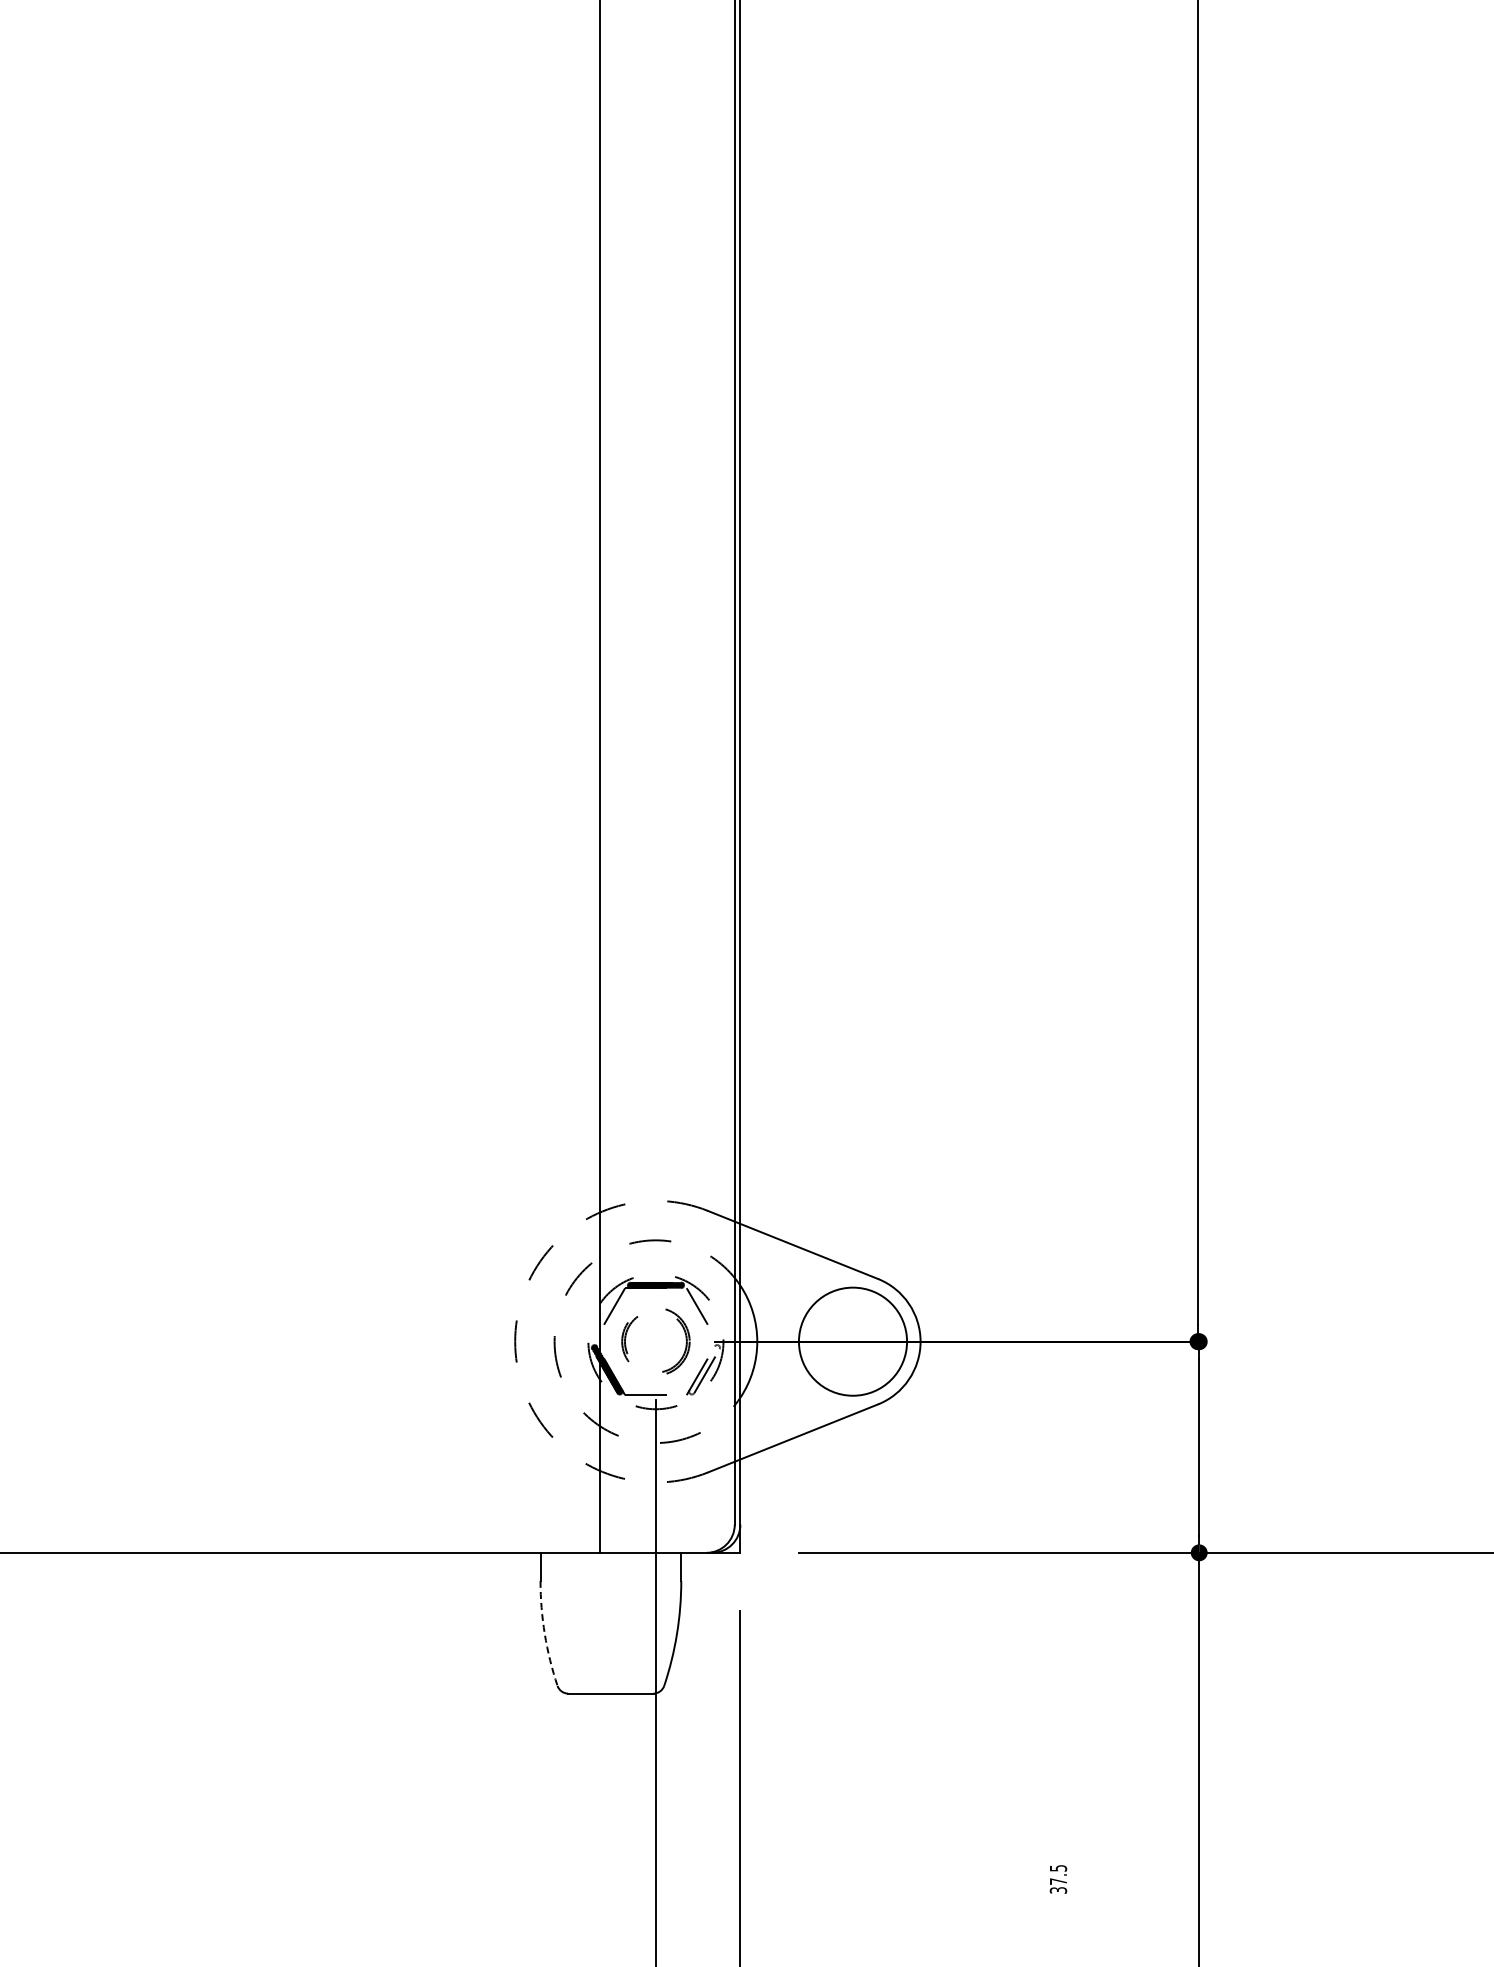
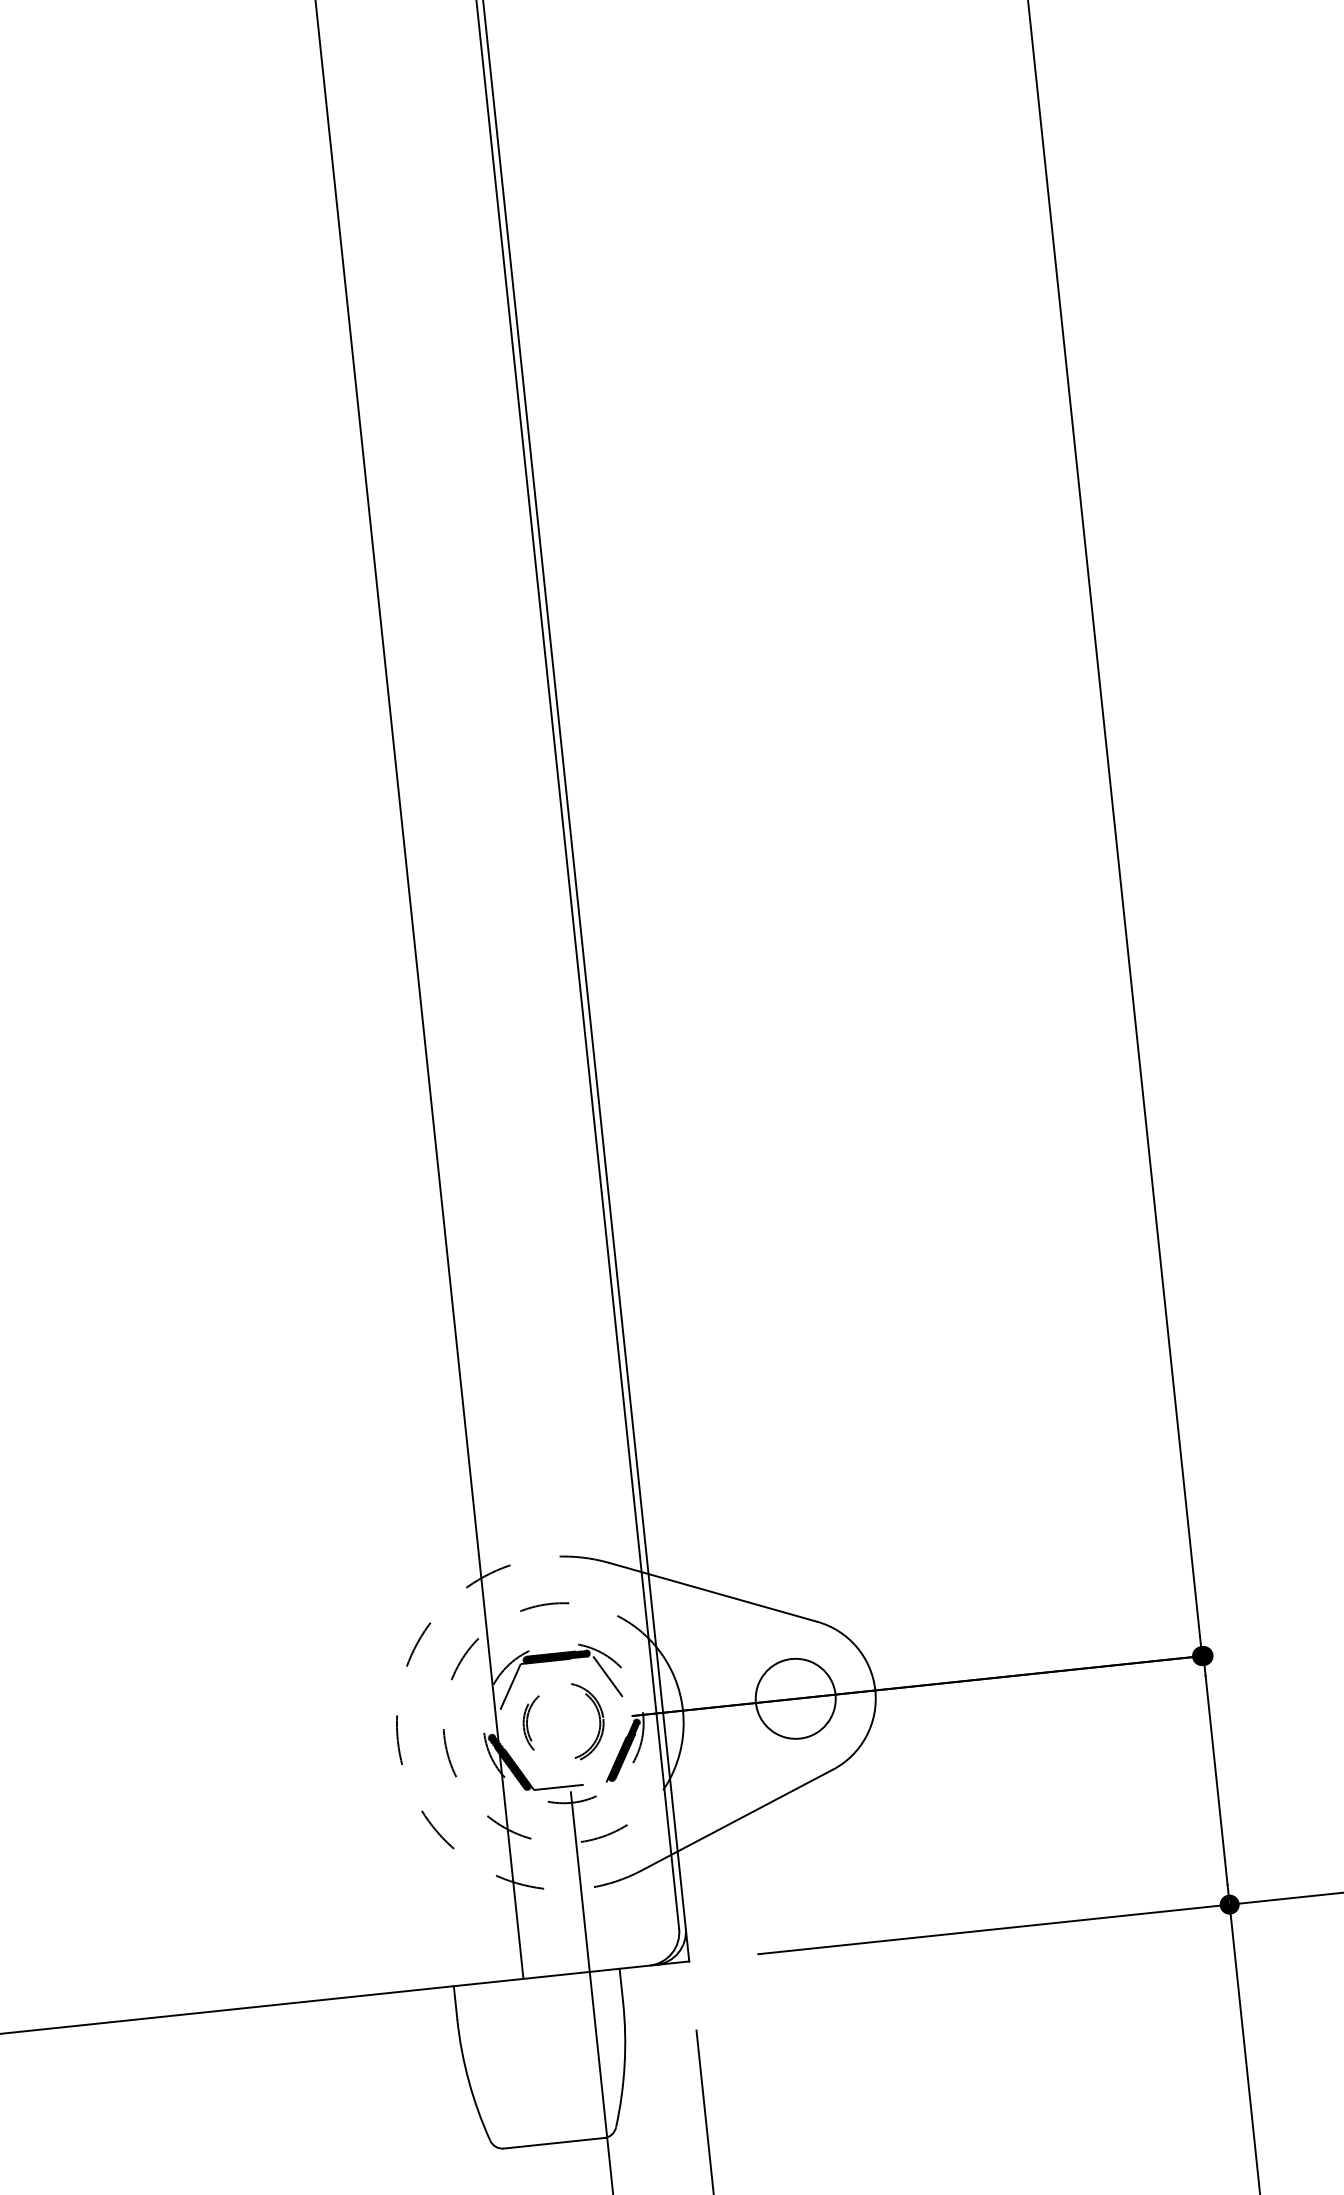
circle: (852, 1341) -> (795, 1698), size x0.62
hatch: (704, 1369) -> (624, 1749), added
arc: (544, 1634) -> (468, 2081), dashed -> solid

